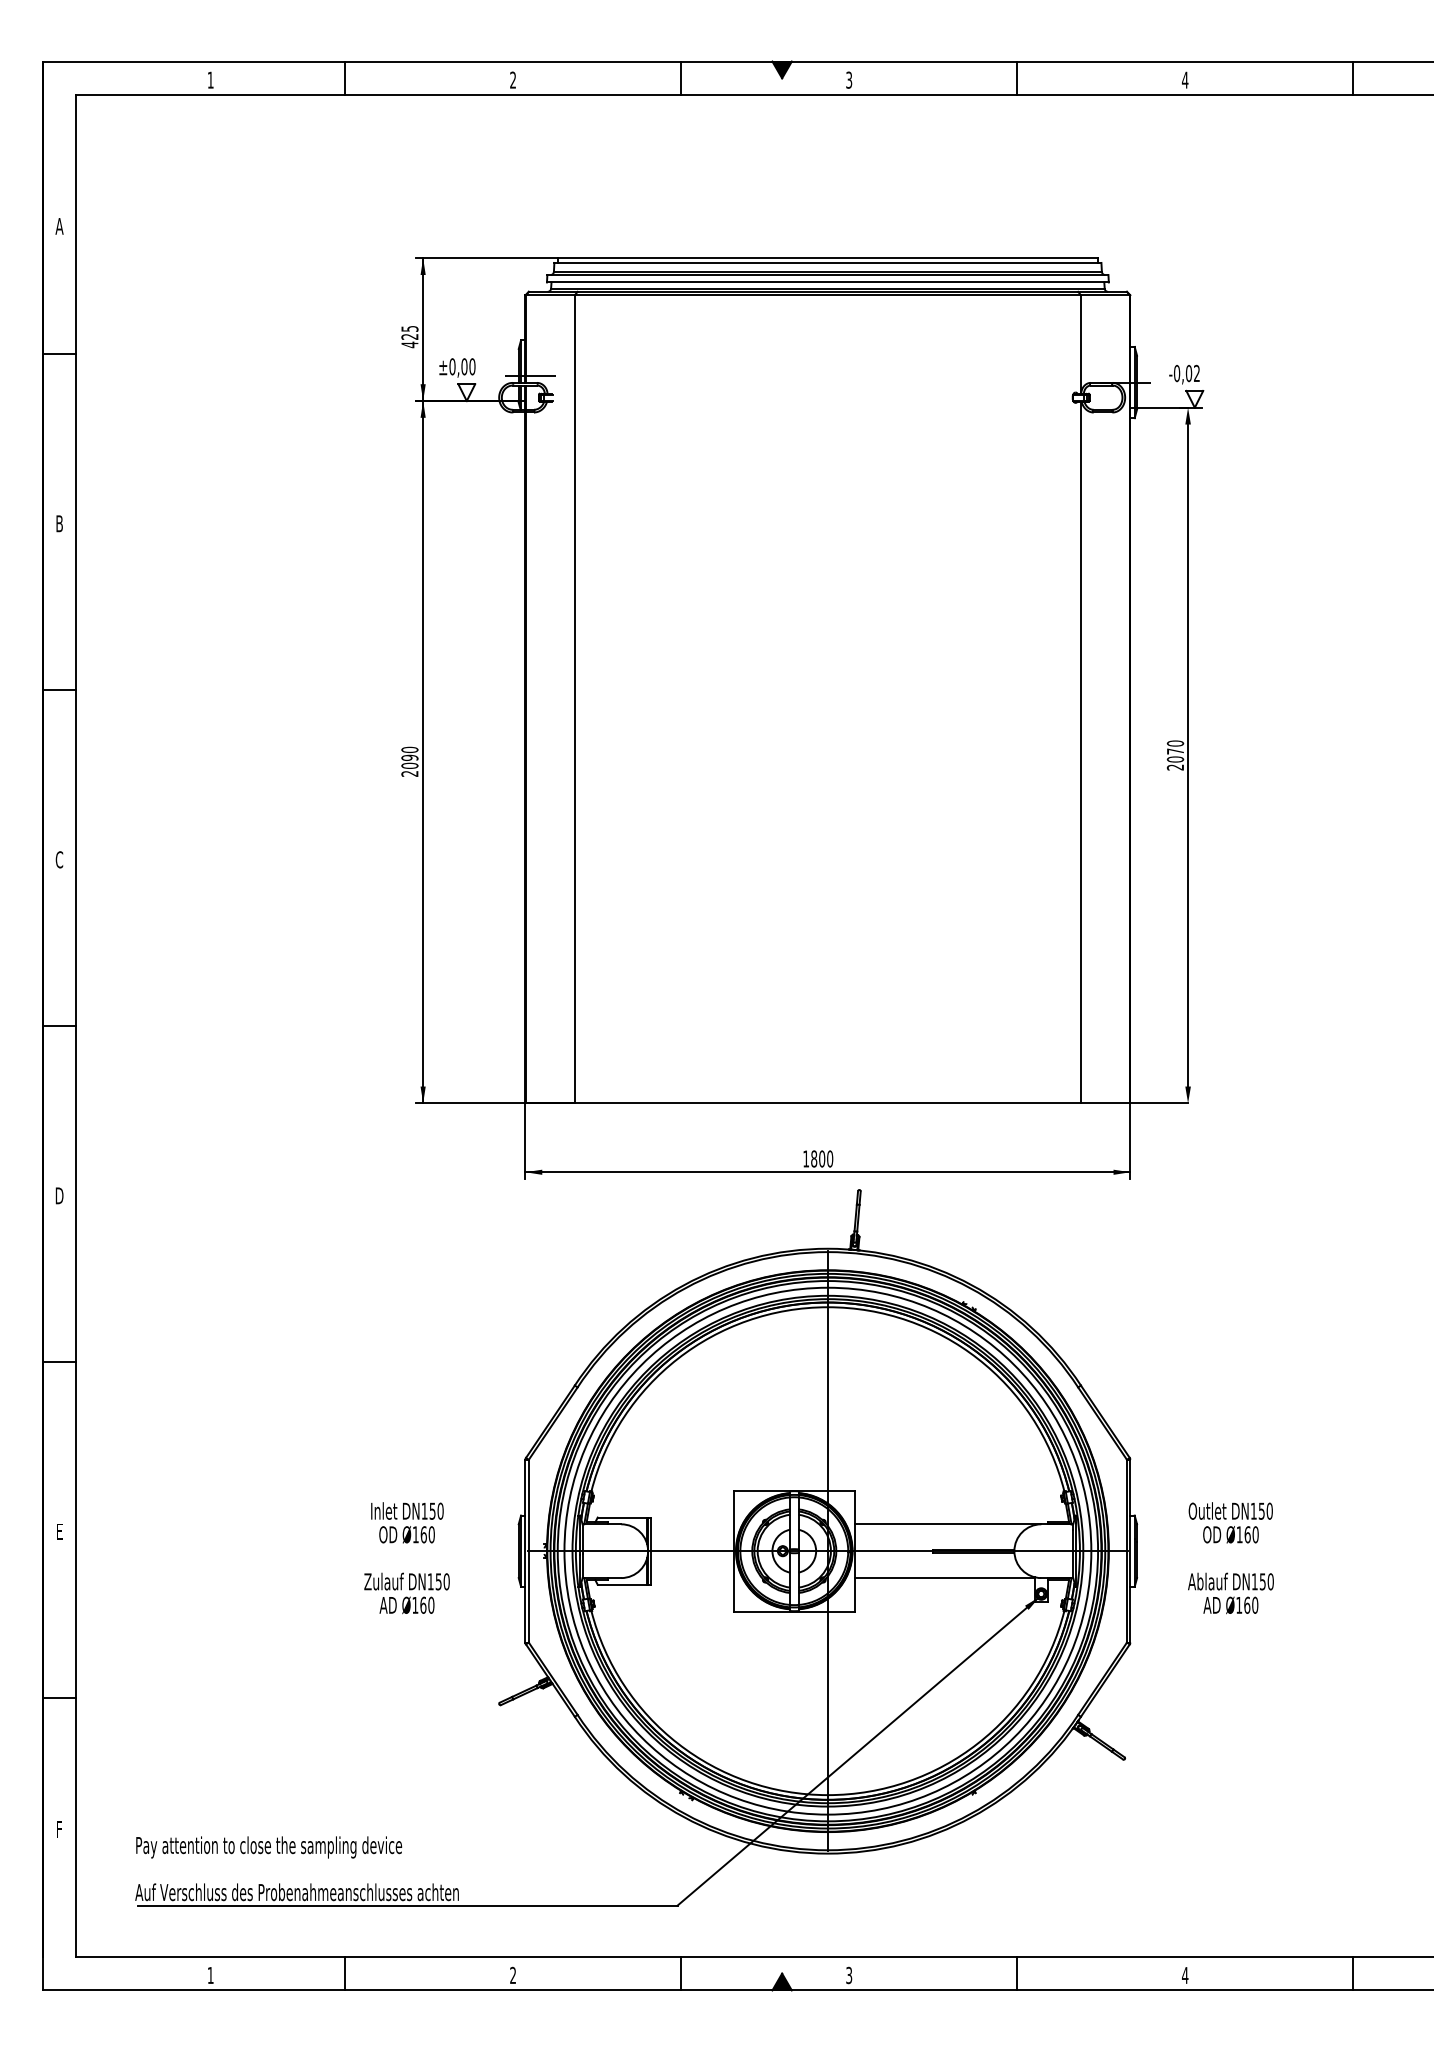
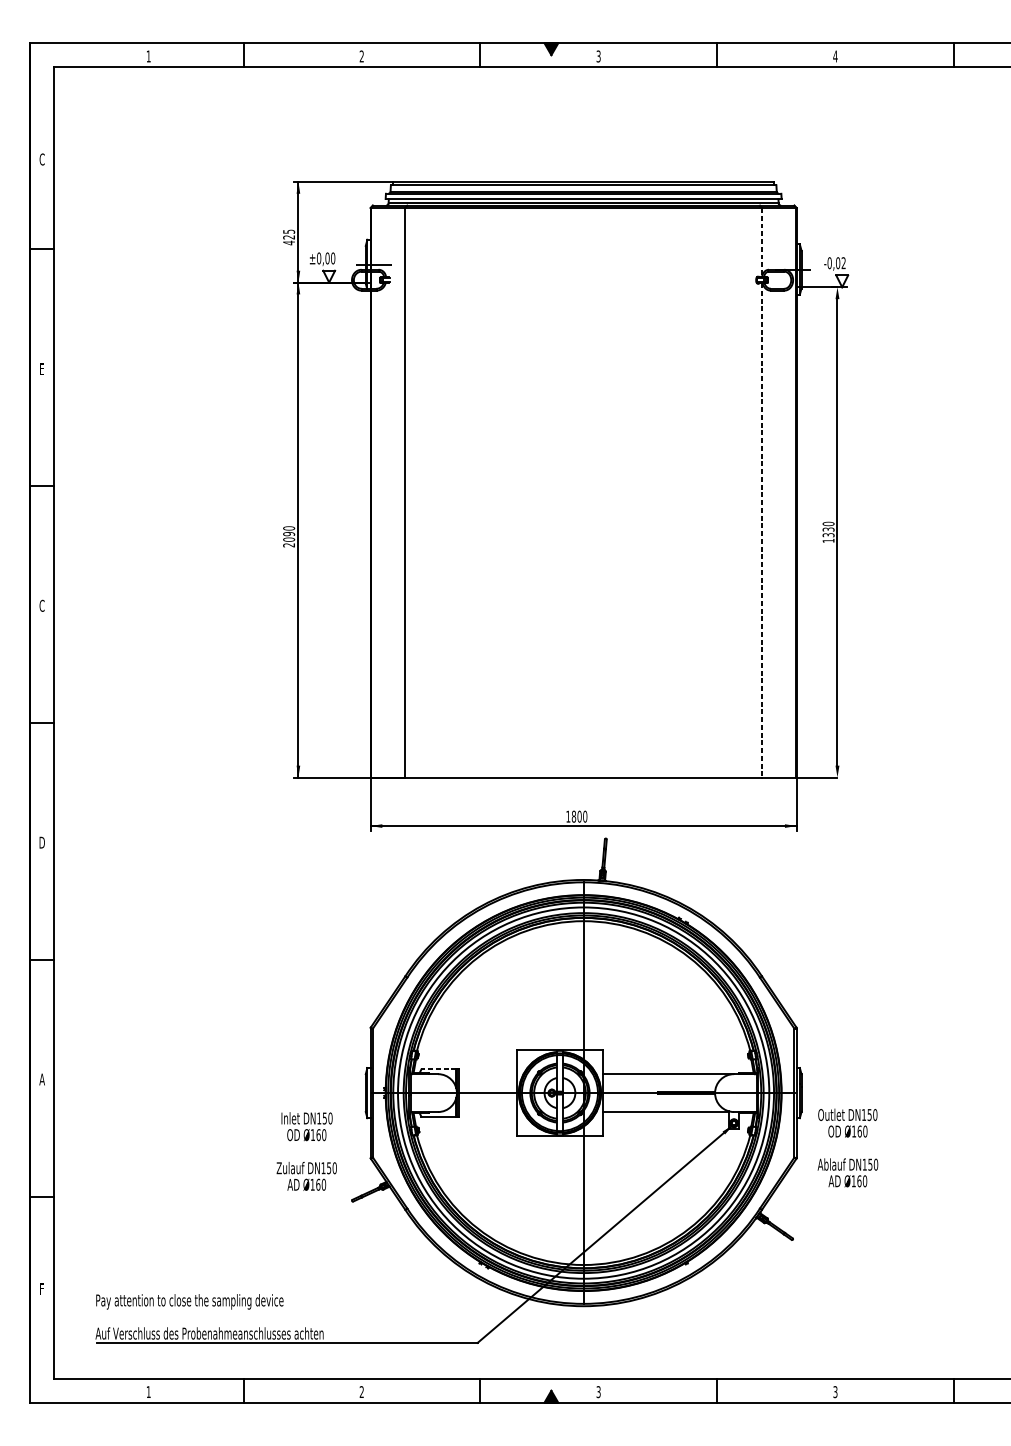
text: (59, 225) -> (42, 158), A -> C
line: (1080, 344) -> (761, 242), solid -> dashed
text: (59, 523) -> (42, 368), B -> E
line: (1080, 752) -> (761, 530), solid -> dashed
text: (1175, 759) -> (828, 535), 2070 -> 1330
line: (622, 1517) -> (438, 1069), solid -> dashed
text: (59, 1531) -> (42, 1079), E -> A
text: (406, 1558) -> (306, 1151), moved
text: (1230, 1558) -> (847, 1148), moved
text: (1185, 1975) -> (835, 1392), 4 -> 3

